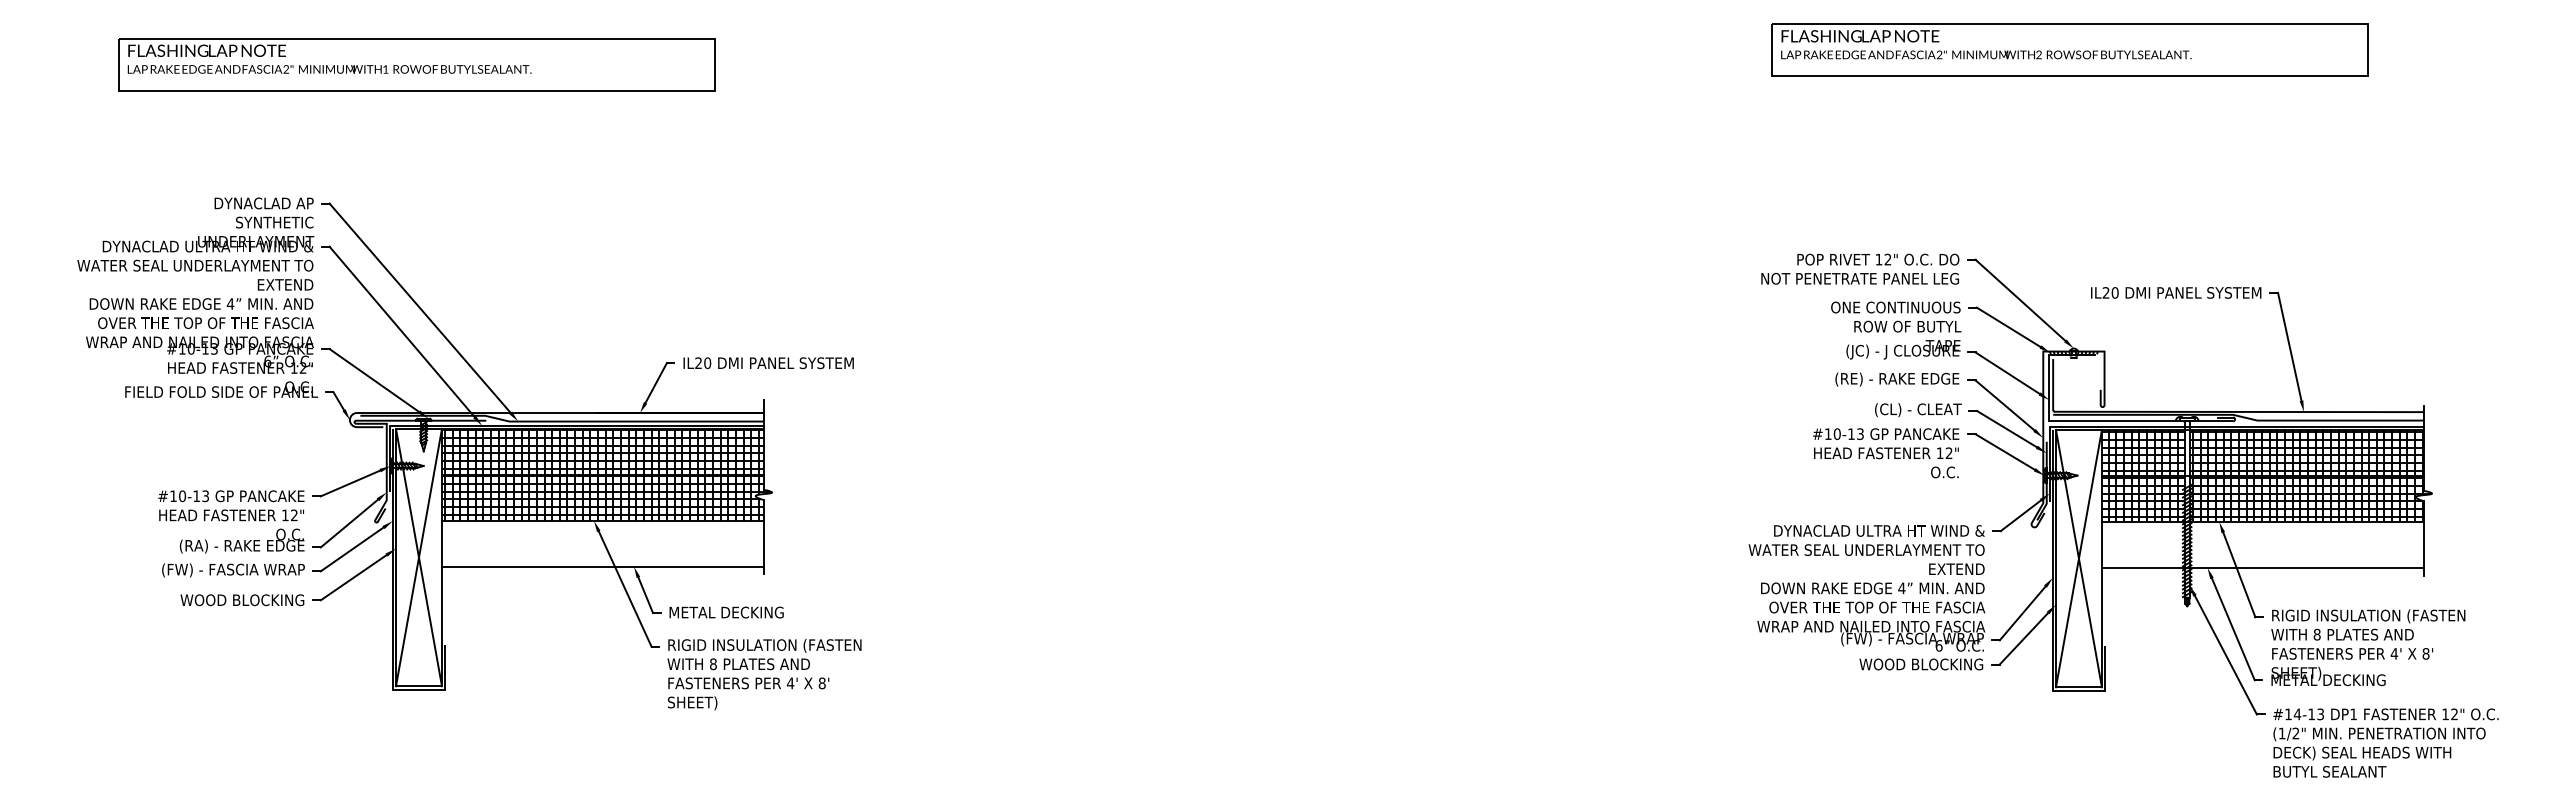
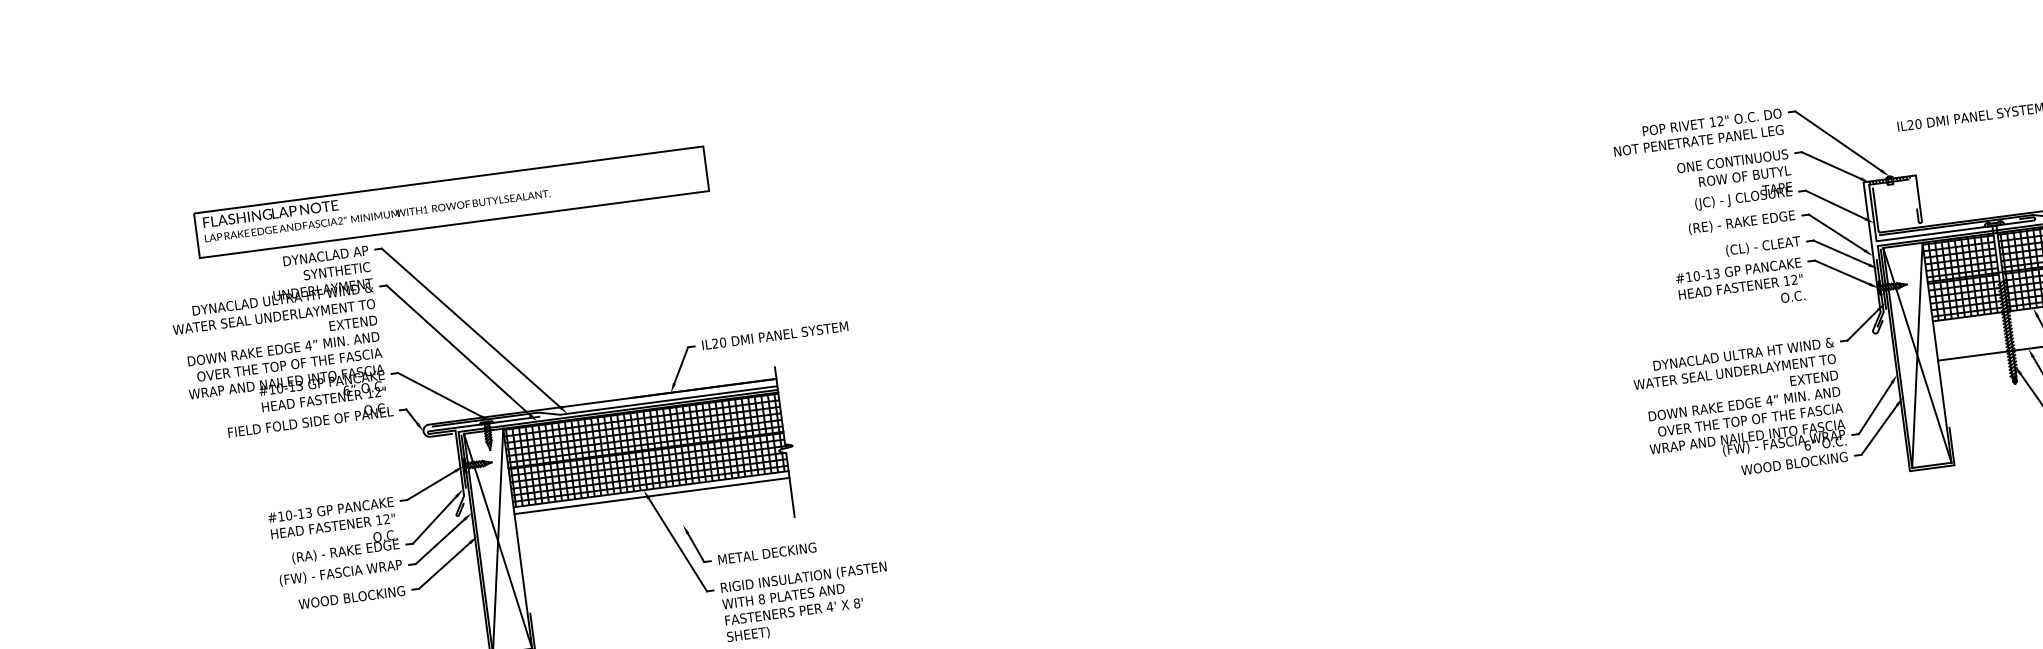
part: (416, 64) -> (451, 202), moved
line: (602, 566) -> (651, 495), moved

